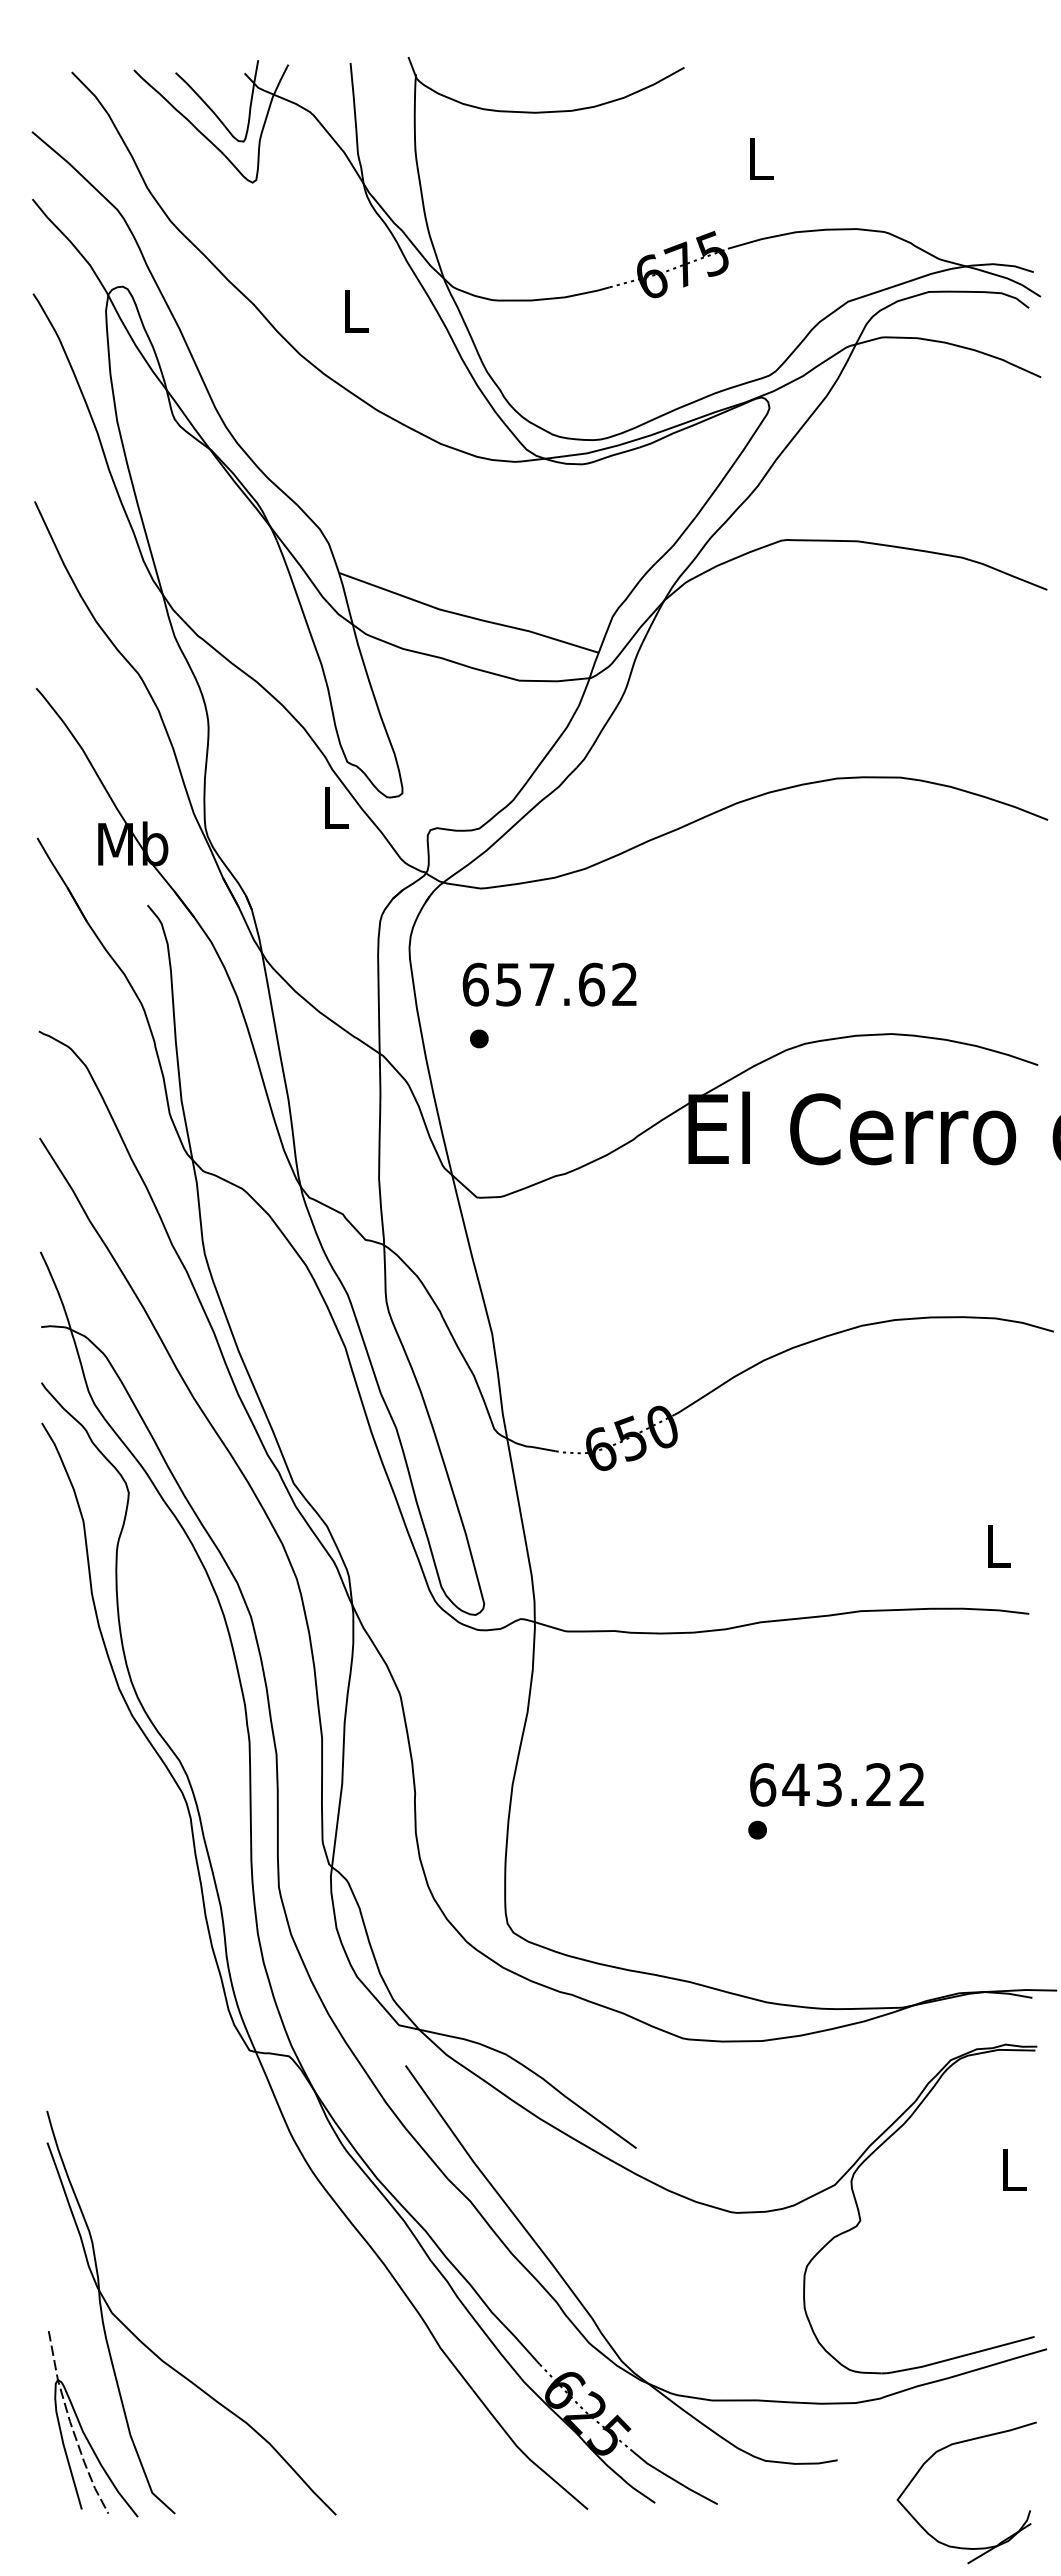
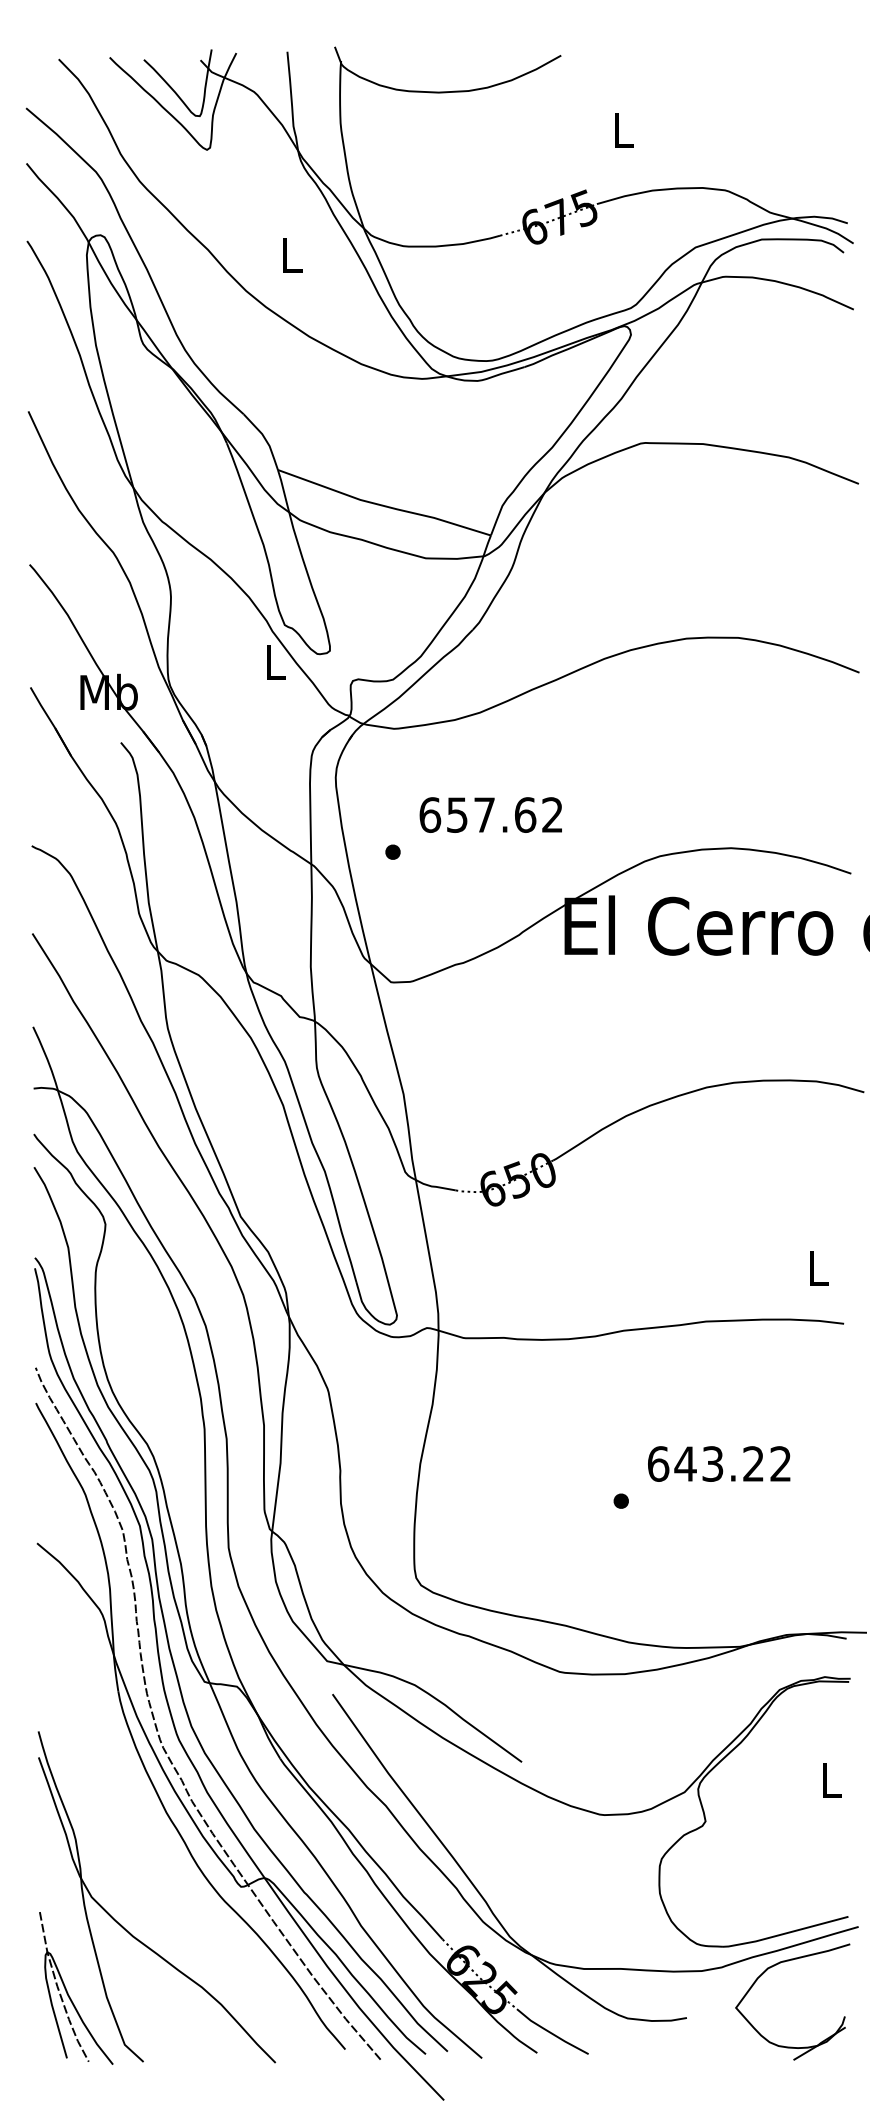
text: (549, 984) -> (490, 814), moved
text: (836, 1784) -> (718, 1463), moved
part: (222, 2065) -> (182, 1694), added
part: (948, 2447) -> (777, 1964), moved

